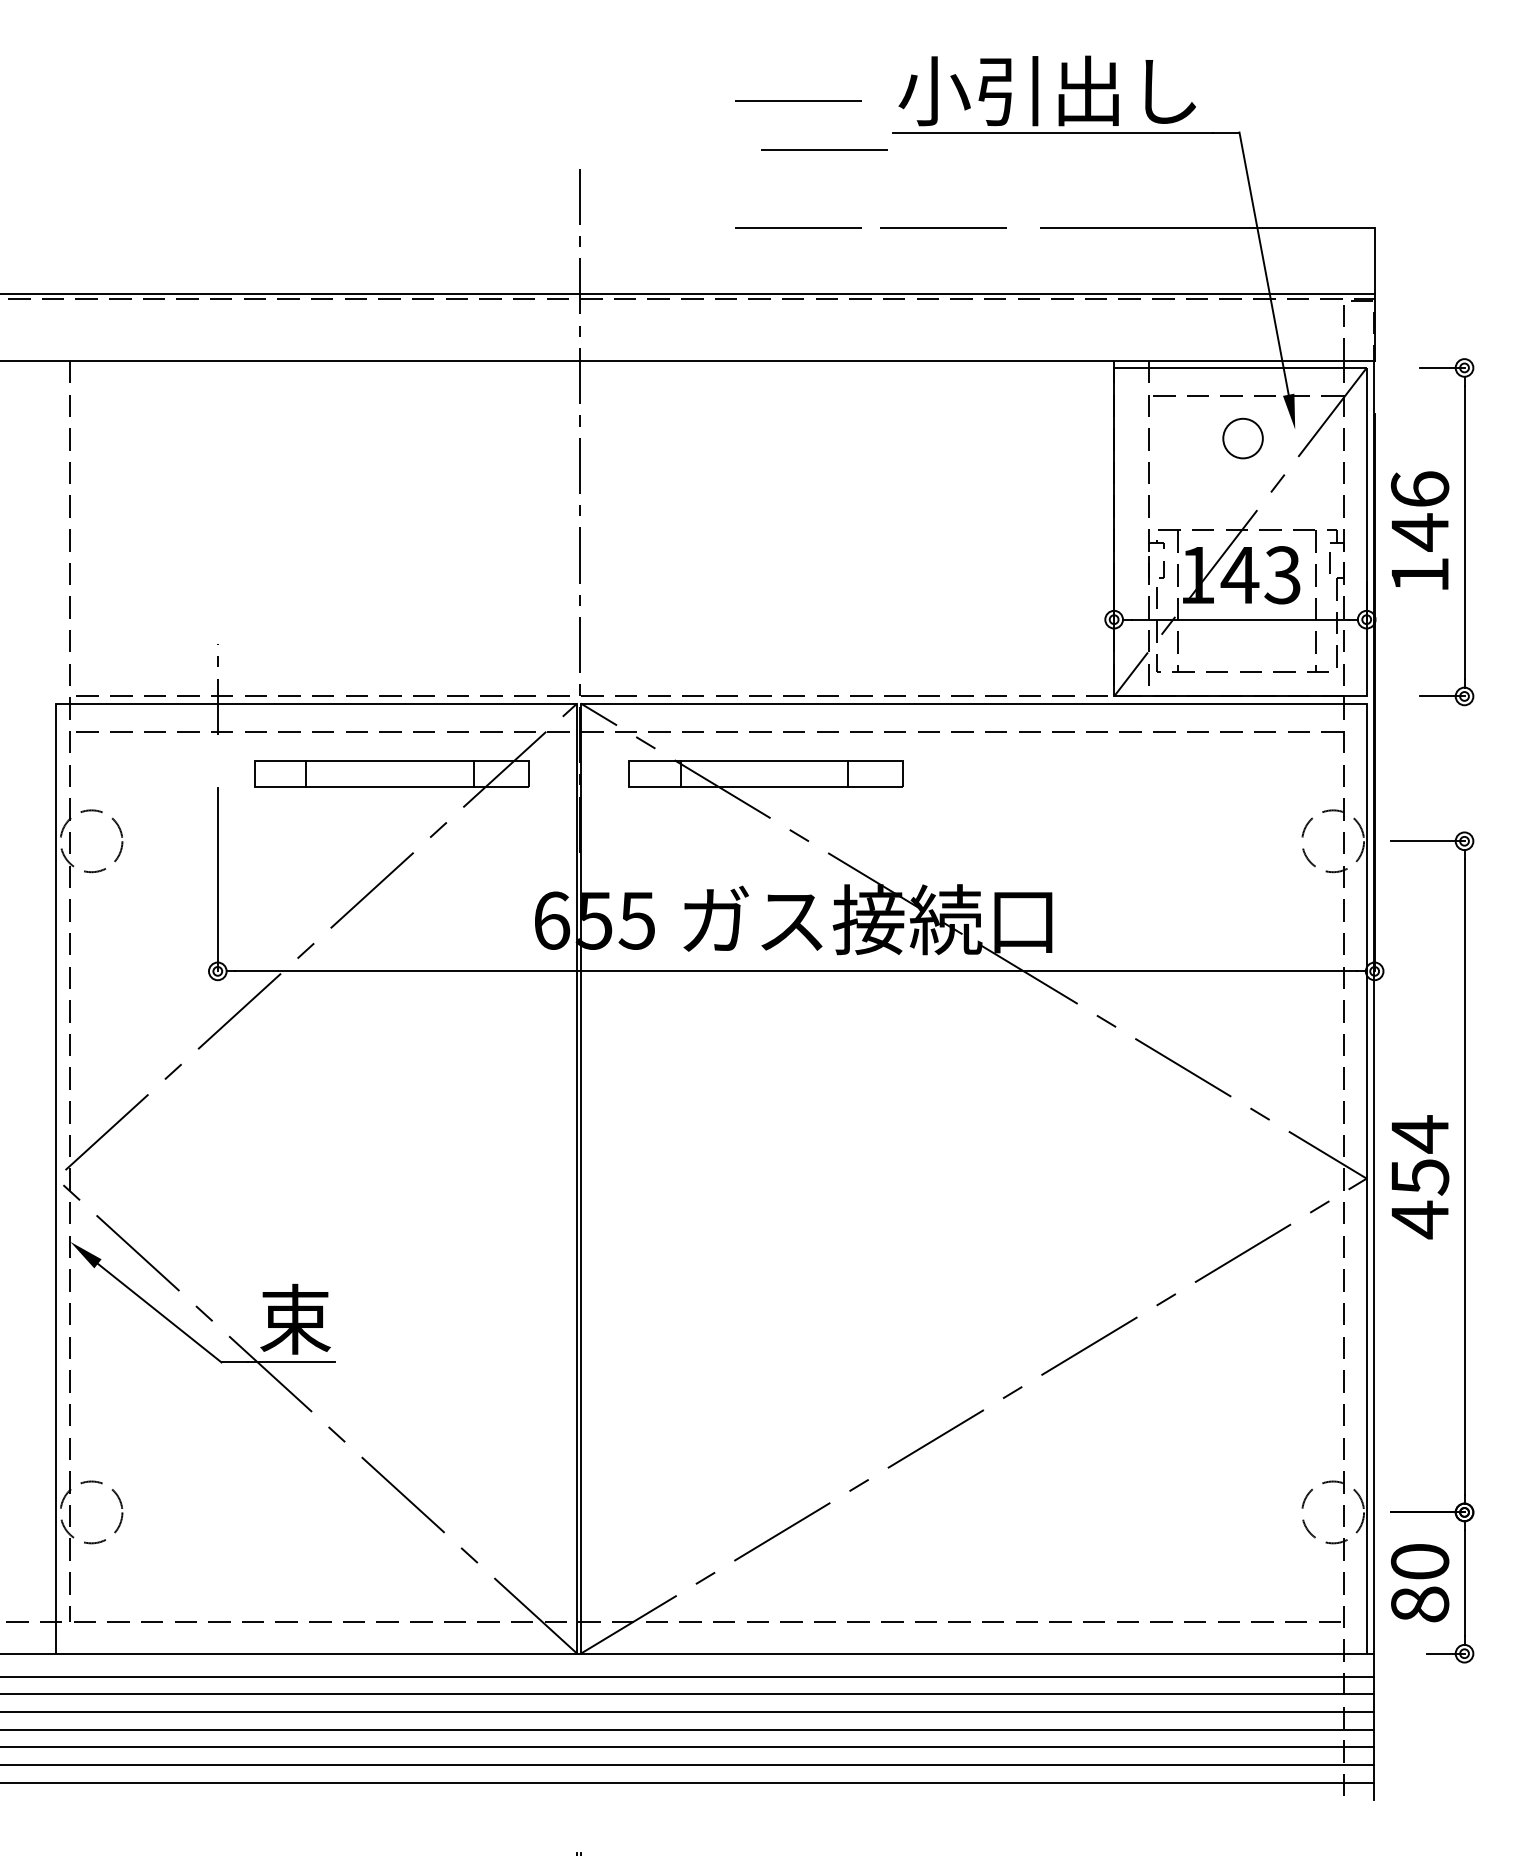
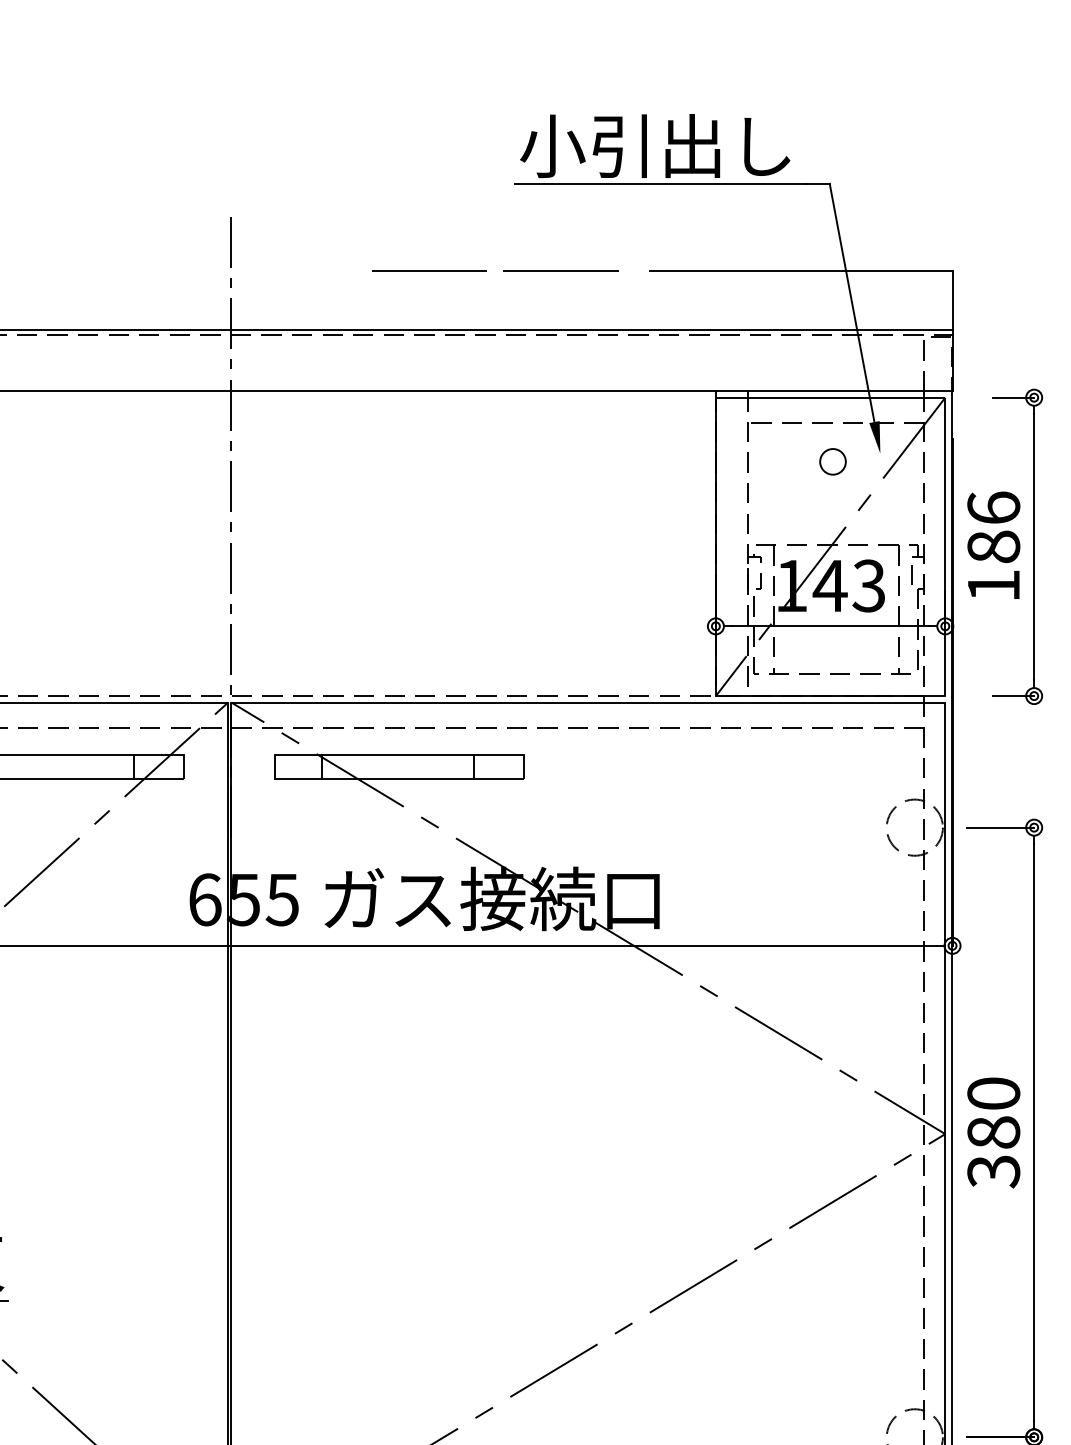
line: (798, 100) -> (429, 154), removed
line: (824, 149) -> (452, 199), removed
circle: (1242, 438) -> (832, 461), size x0.71
text: (1420, 532) -> (994, 547), 146 -> 186
text: (1419, 1177) -> (993, 1133), 454 -> 380

